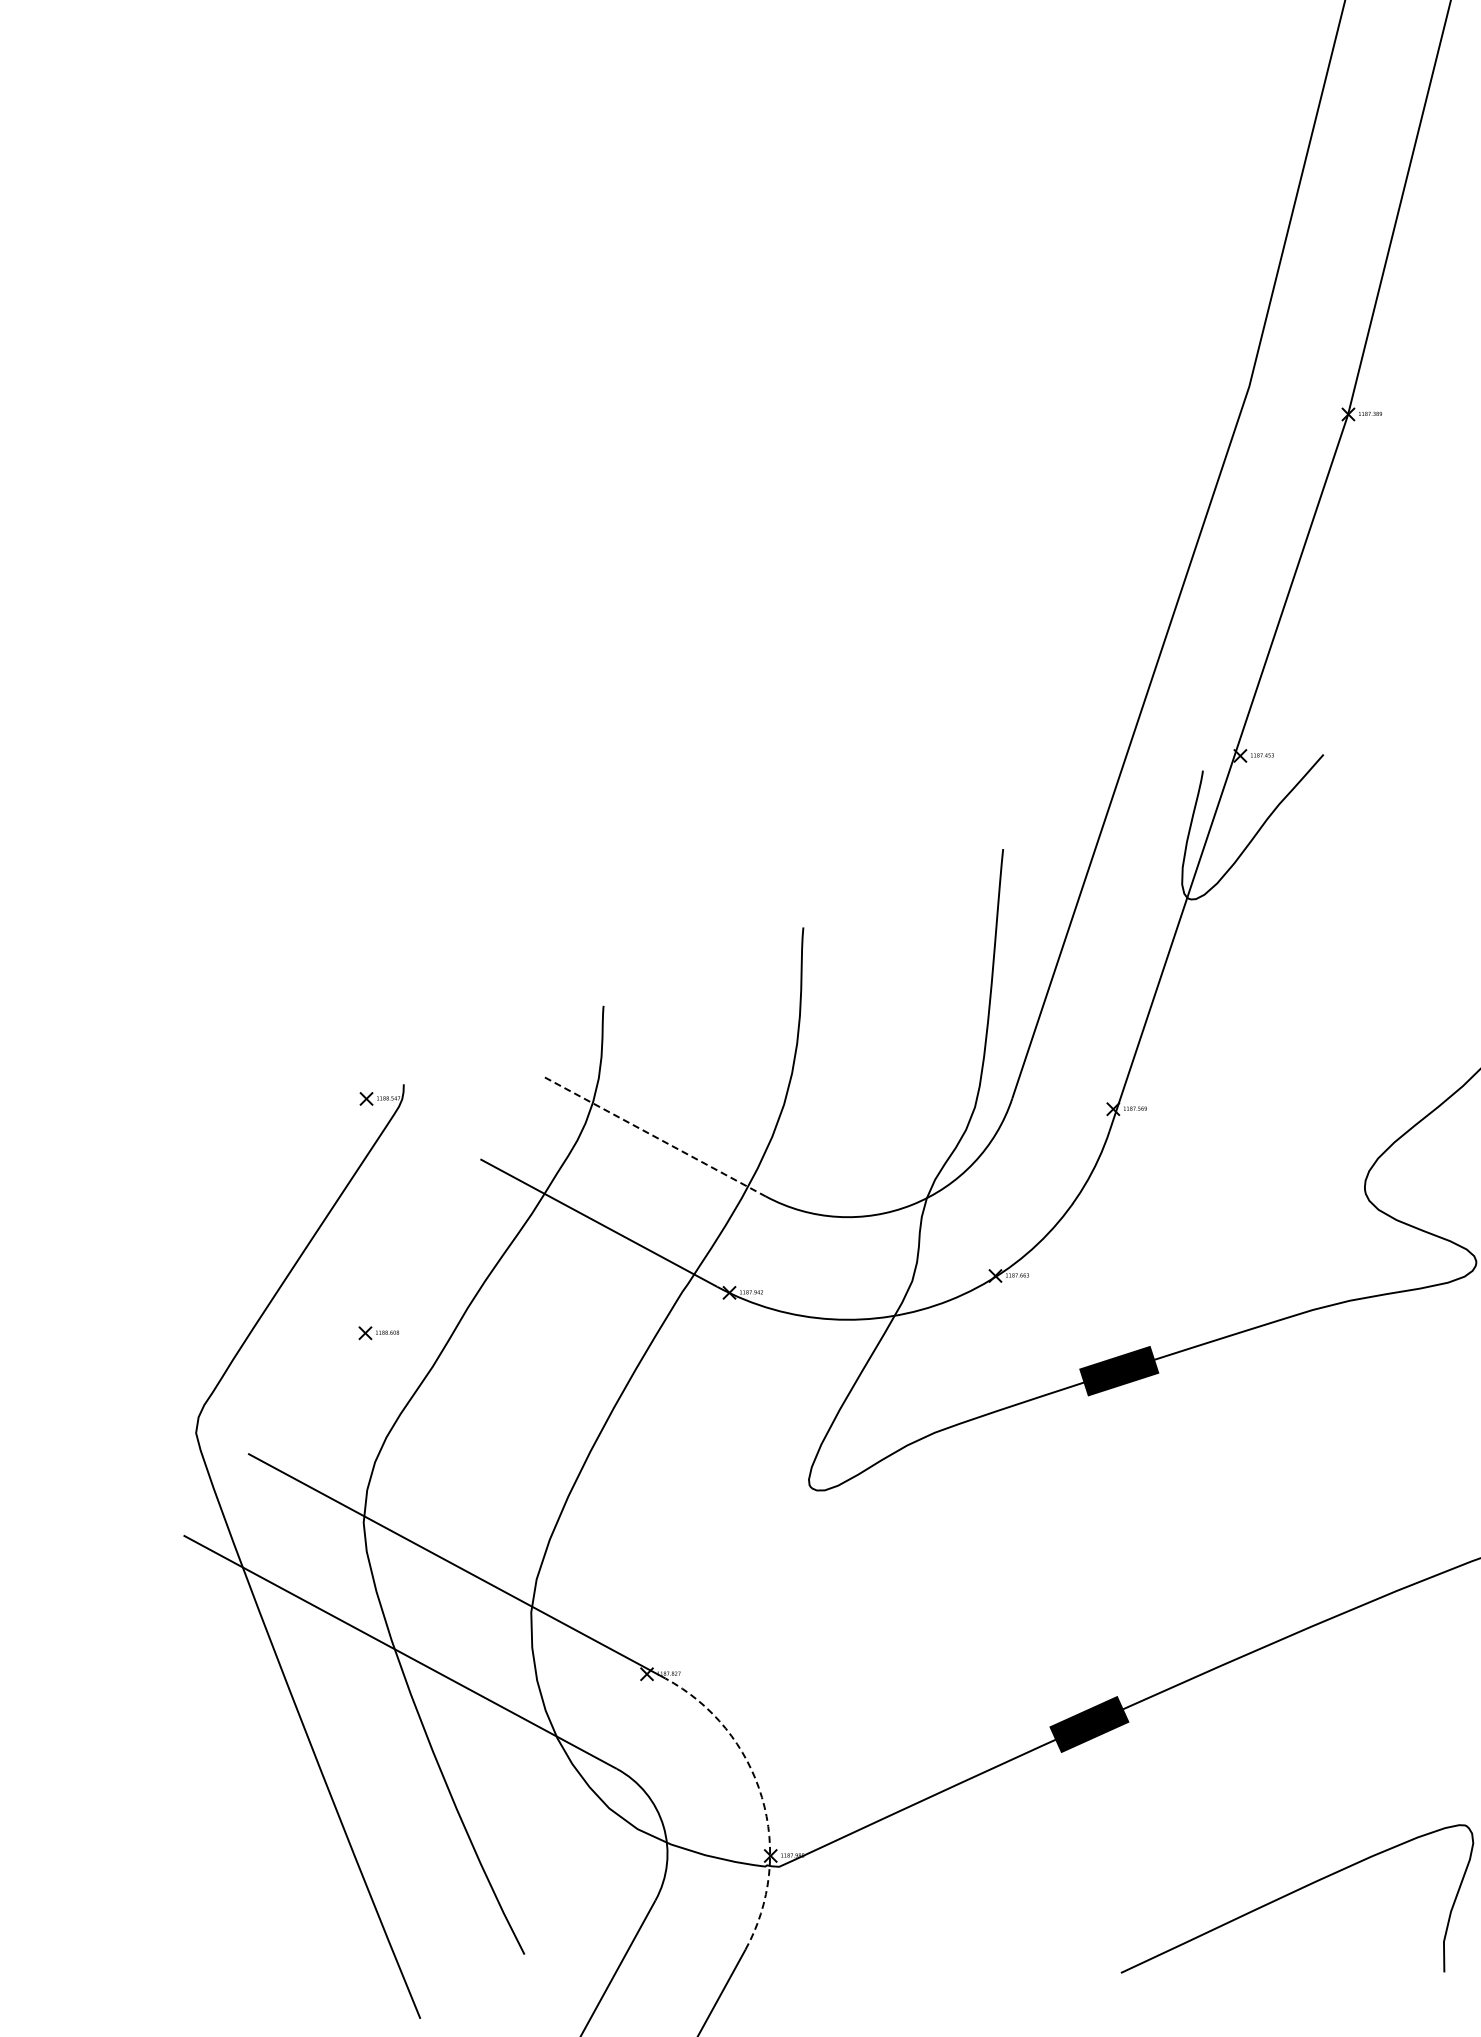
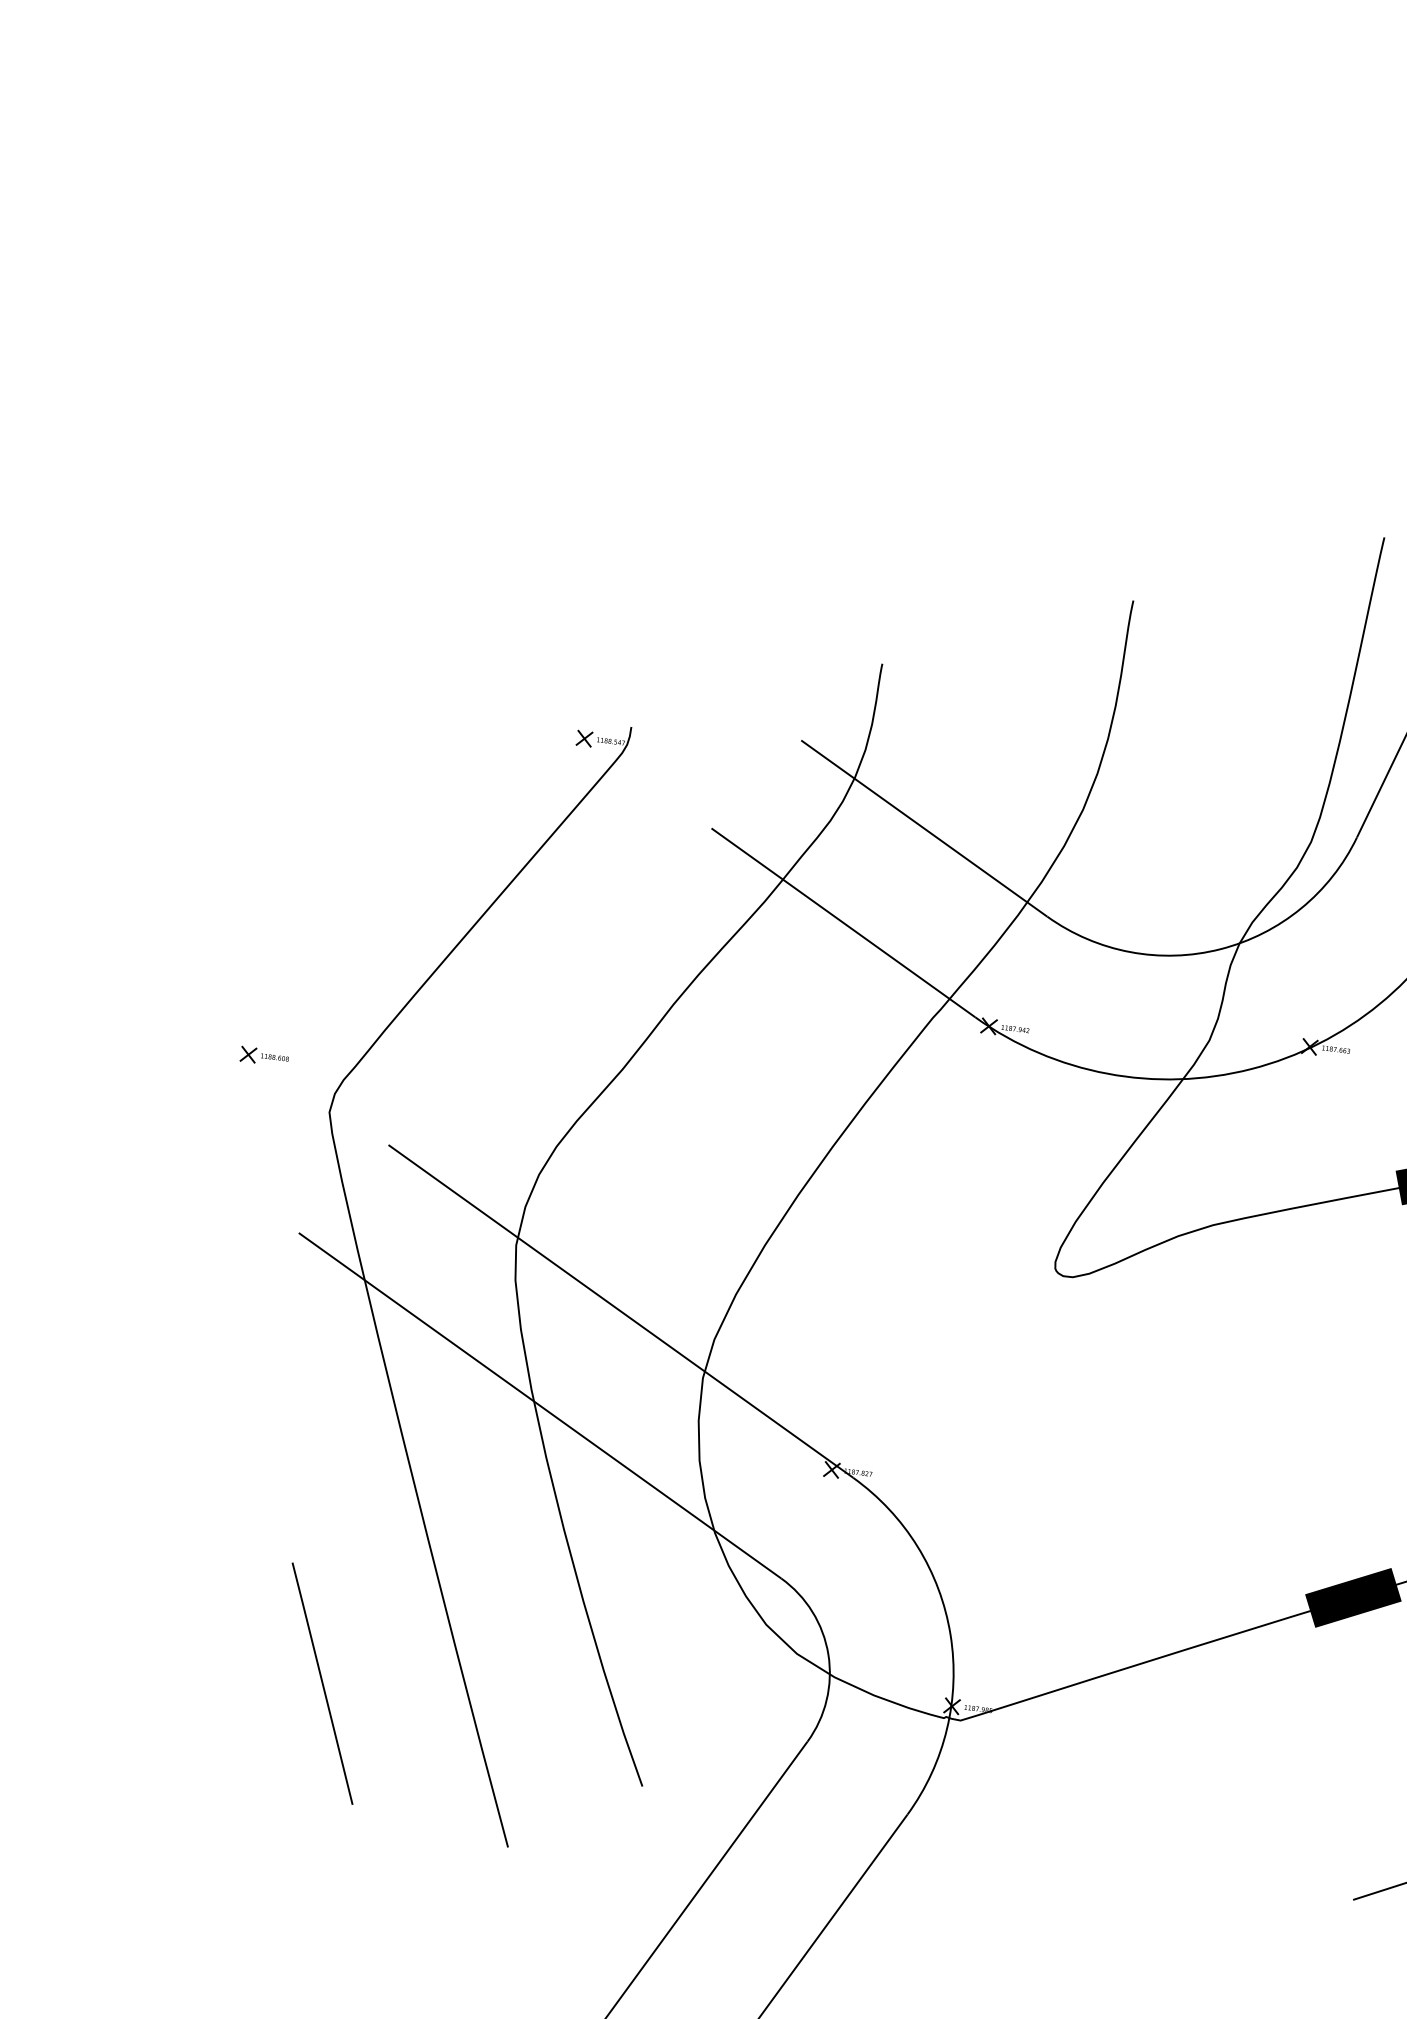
line: (655, 1137) -> (924, 829), dashed -> solid
part: (378, 1333) -> (264, 1057), moved
arc: (762, 1797) -> (951, 1635), dashed -> solid
line: (250, 1903) -> (322, 1683), added

